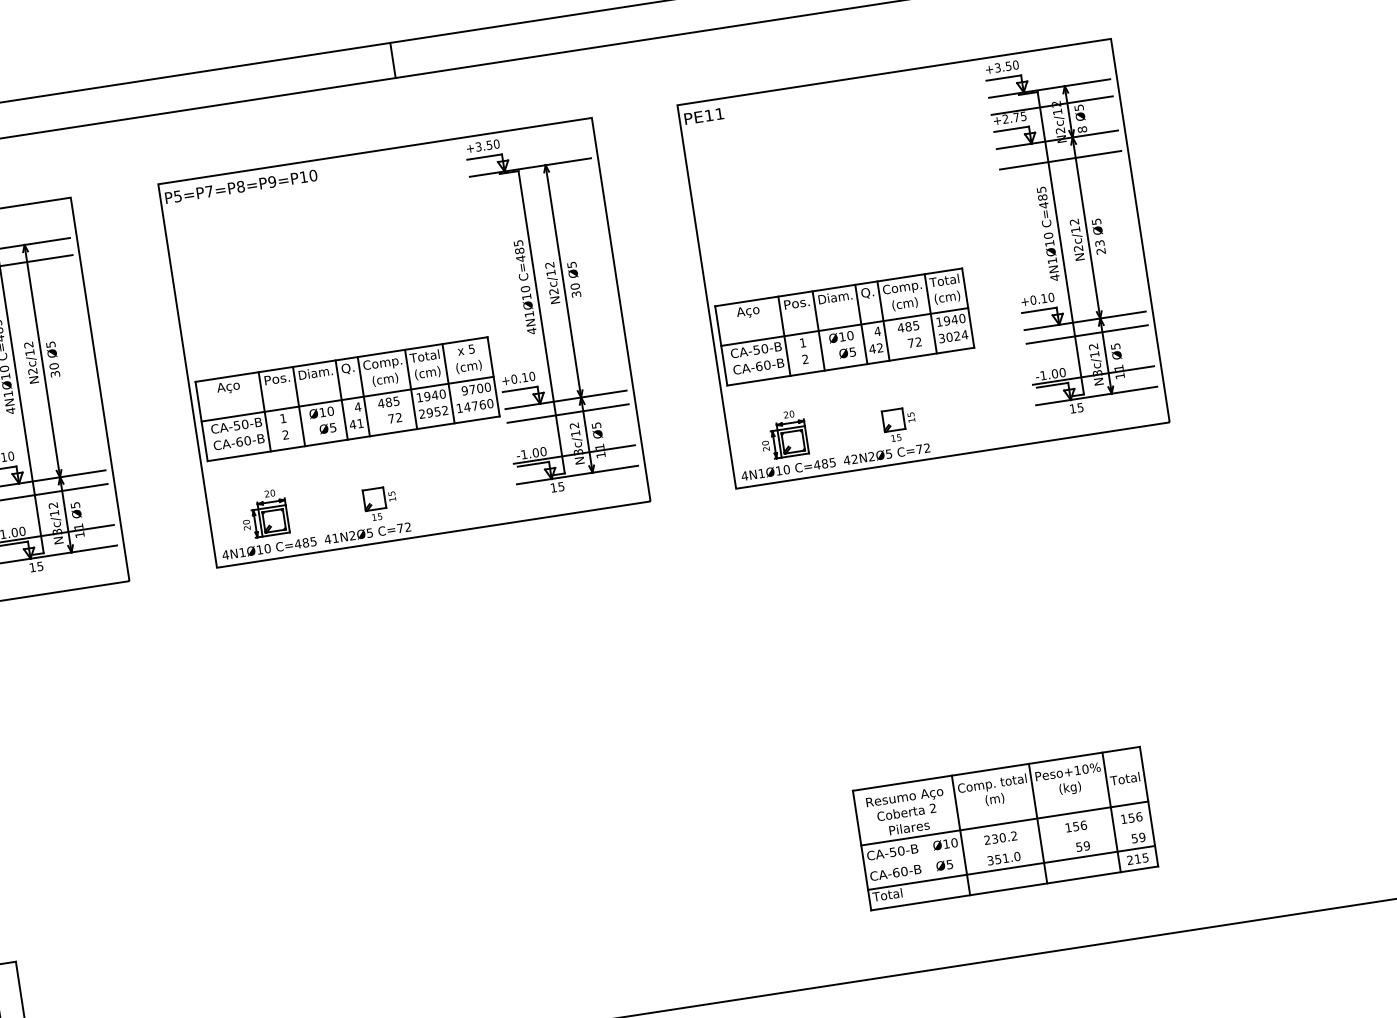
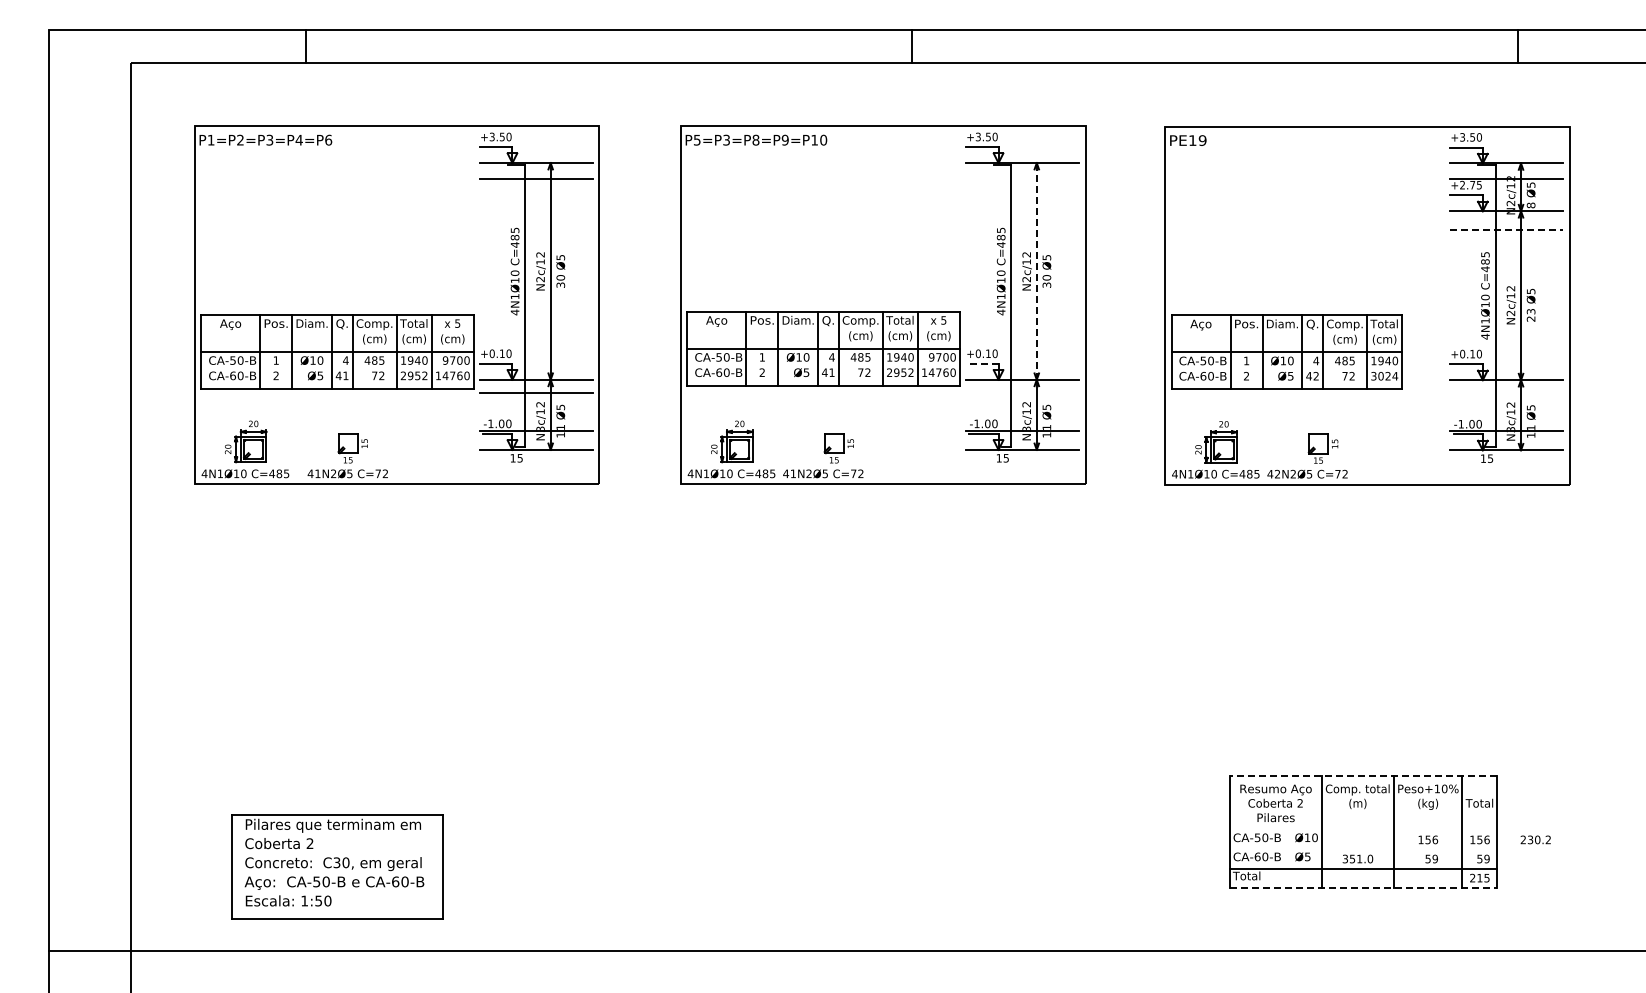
text: (719, 113) -> (1202, 140), PE11 -> PE19
line: (1060, 160) -> (1506, 230), solid -> dashed
text: (209, 190) -> (726, 139), P5=P7=P8=P9=P10 -> P5=P3=P8=P9=P10
line: (562, 280) -> (1036, 270), solid -> dashed
line: (1086, 334) -> (1506, 392), removed
line: (519, 389) -> (981, 363), solid -> dashed
line: (567, 413) -> (1022, 392), removed
line: (996, 769) -> (1363, 776), solid -> dashed
line: (1004, 823) -> (1363, 827), removed
text: (1000, 837) -> (1535, 839), moved
line: (1014, 888) -> (1363, 887), solid -> dashed

